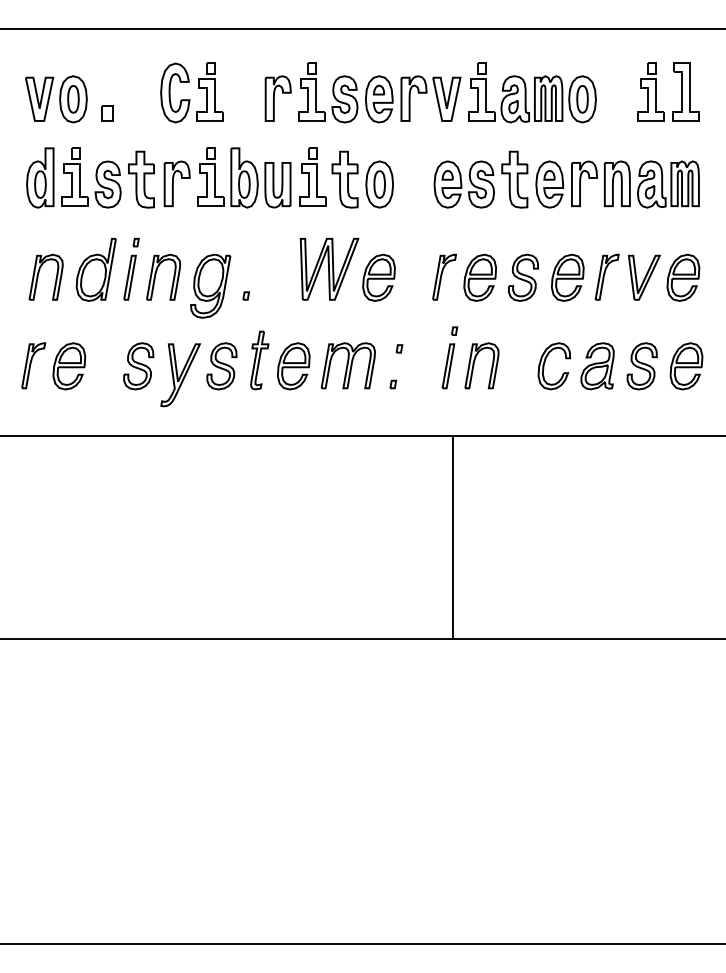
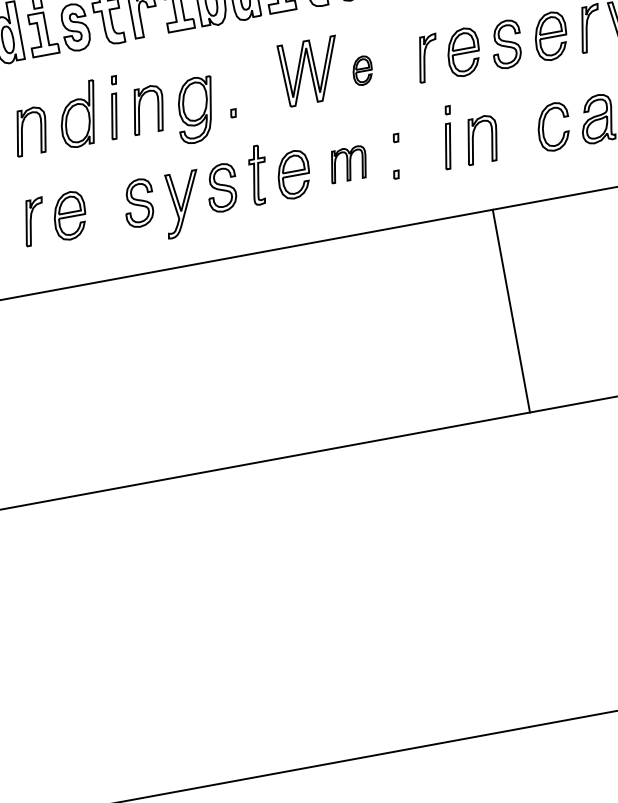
part: (378, 277) -> (362, 70), size x0.6
part: (347, 365) -> (347, 164), size x0.7
line: (453, 536) -> (511, 310), moved

